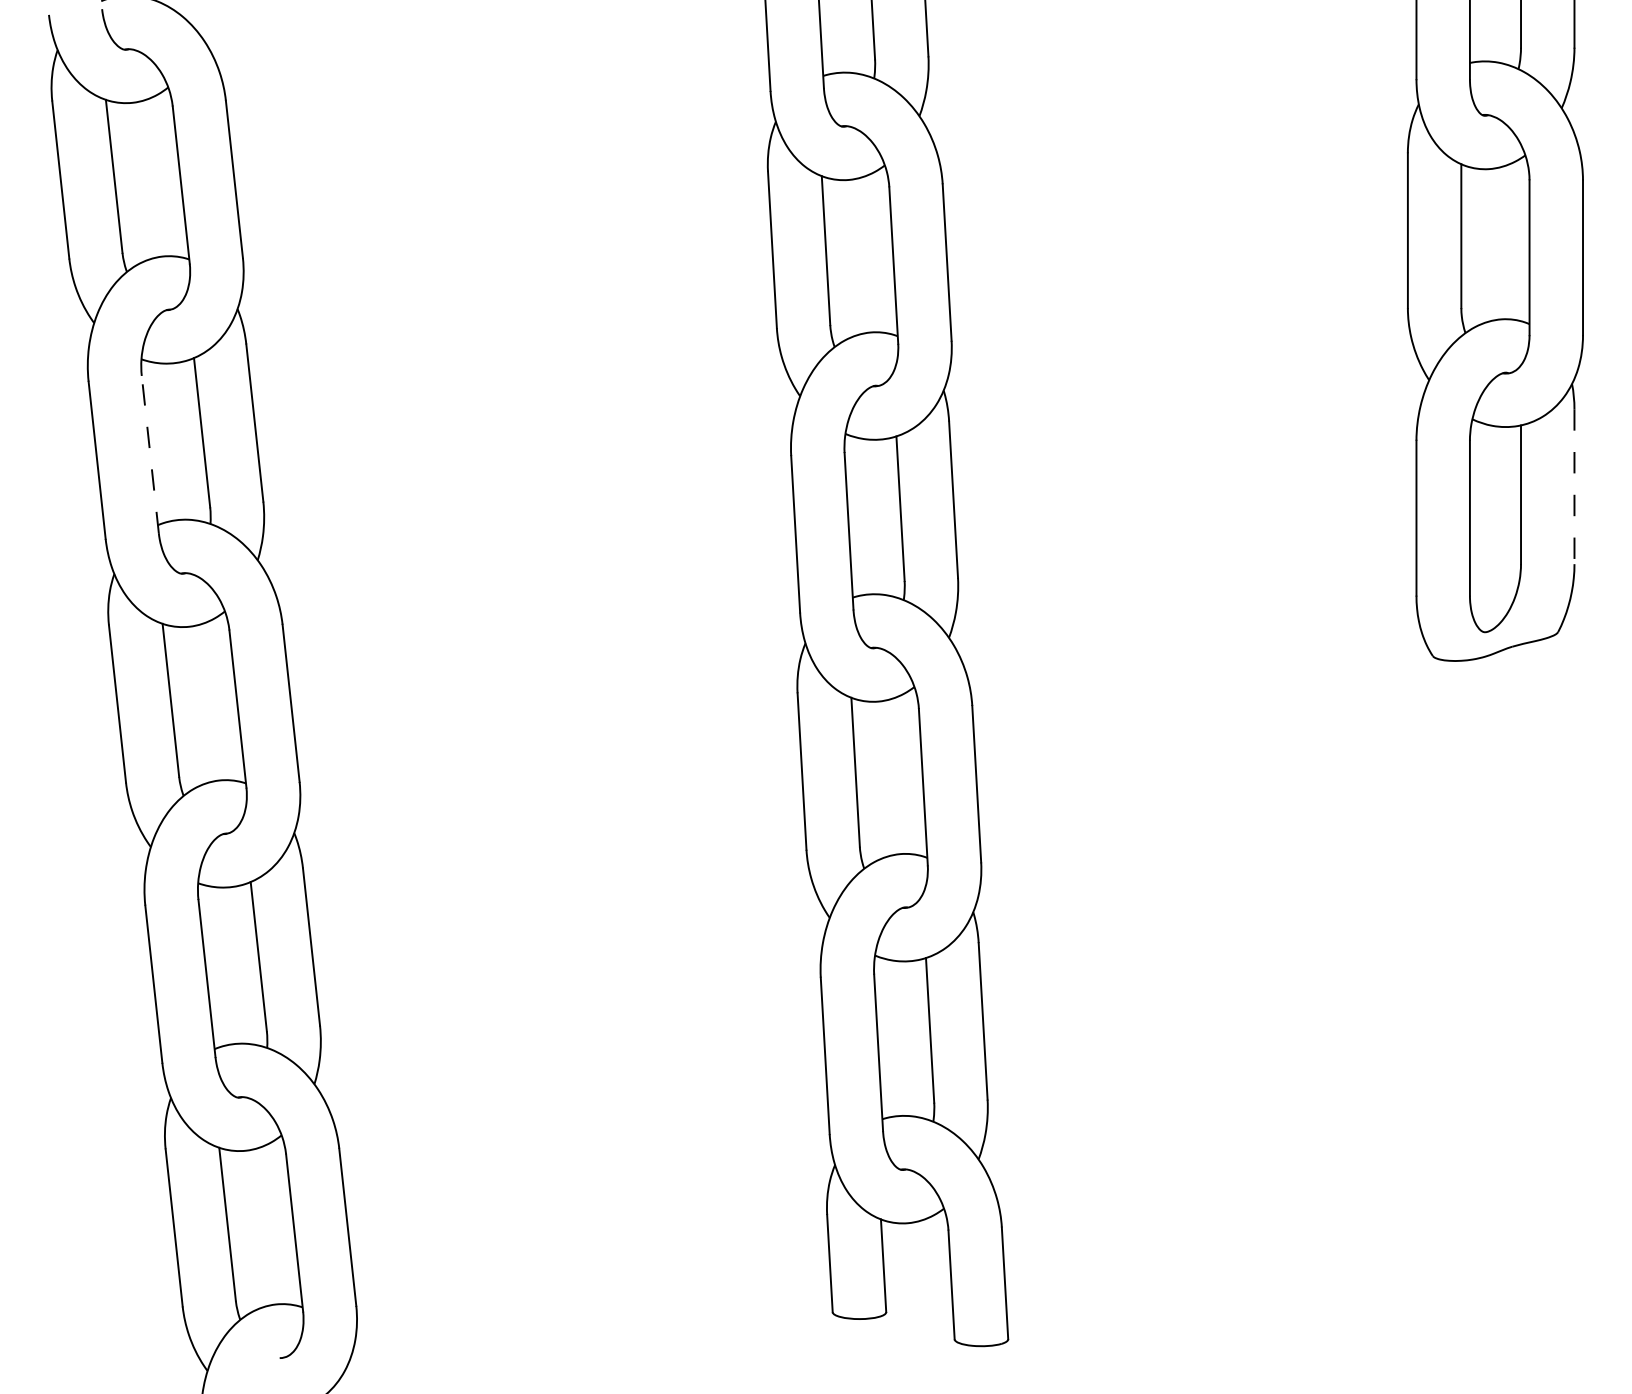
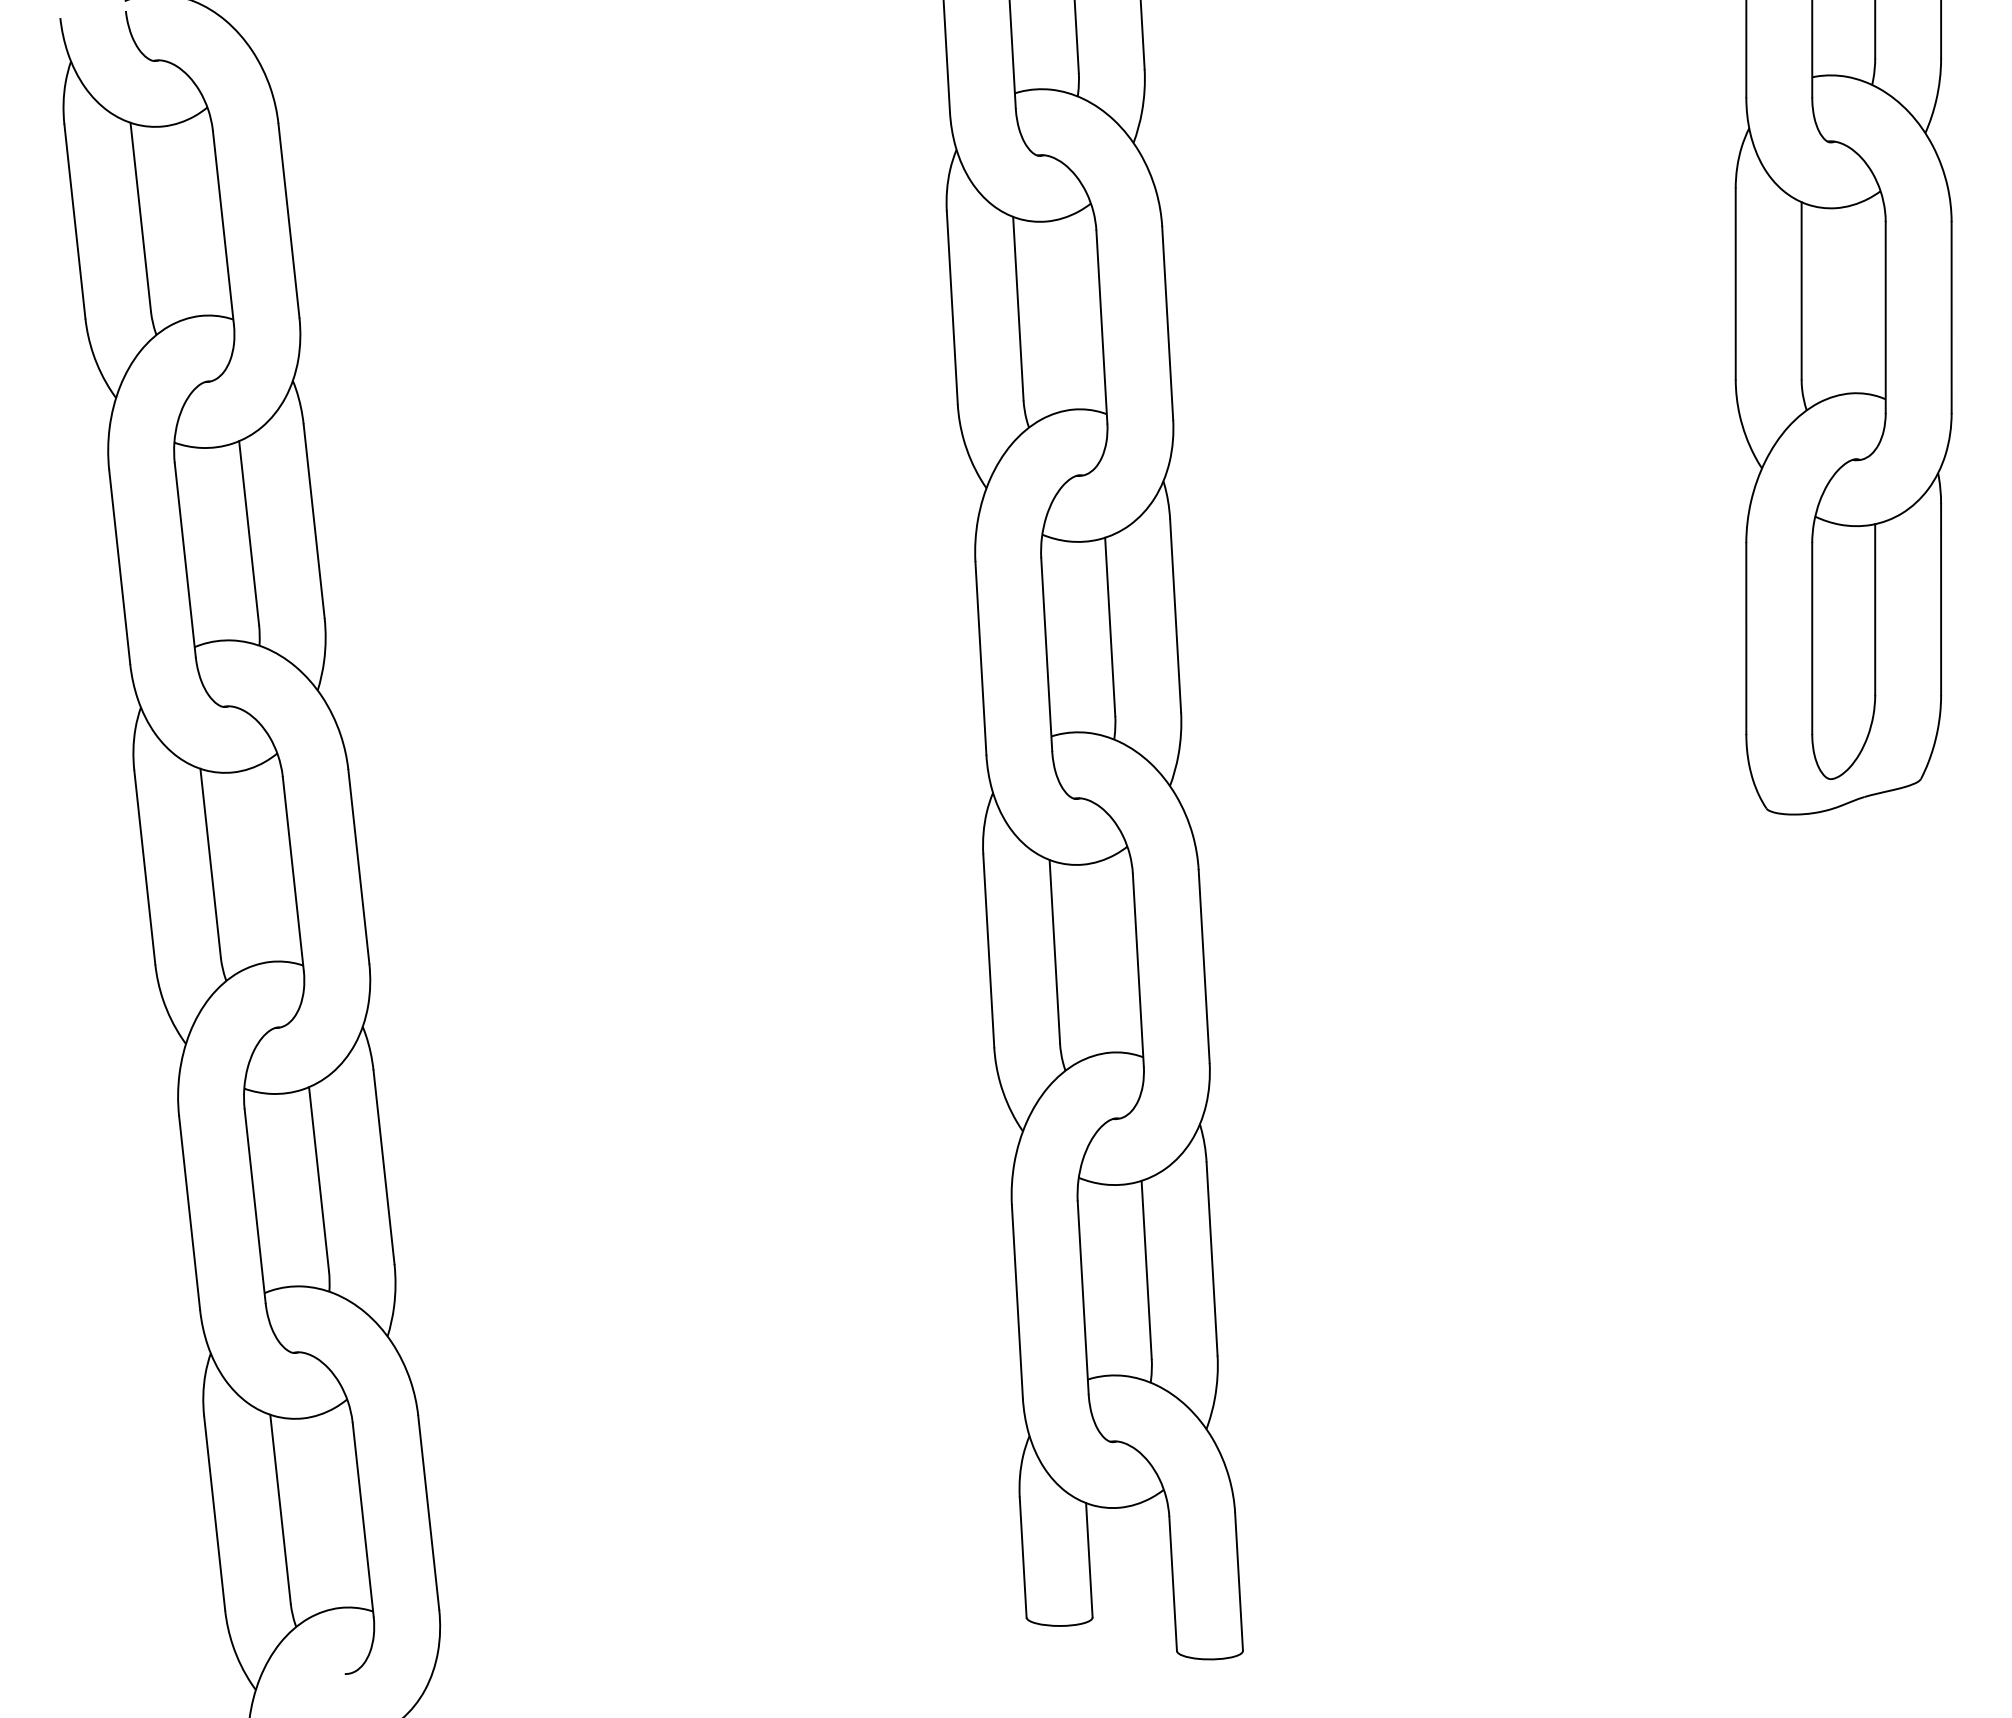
line: (150, 454) -> (185, 559), dashed -> solid
line: (1574, 487) -> (1941, 600), dashed -> solid

